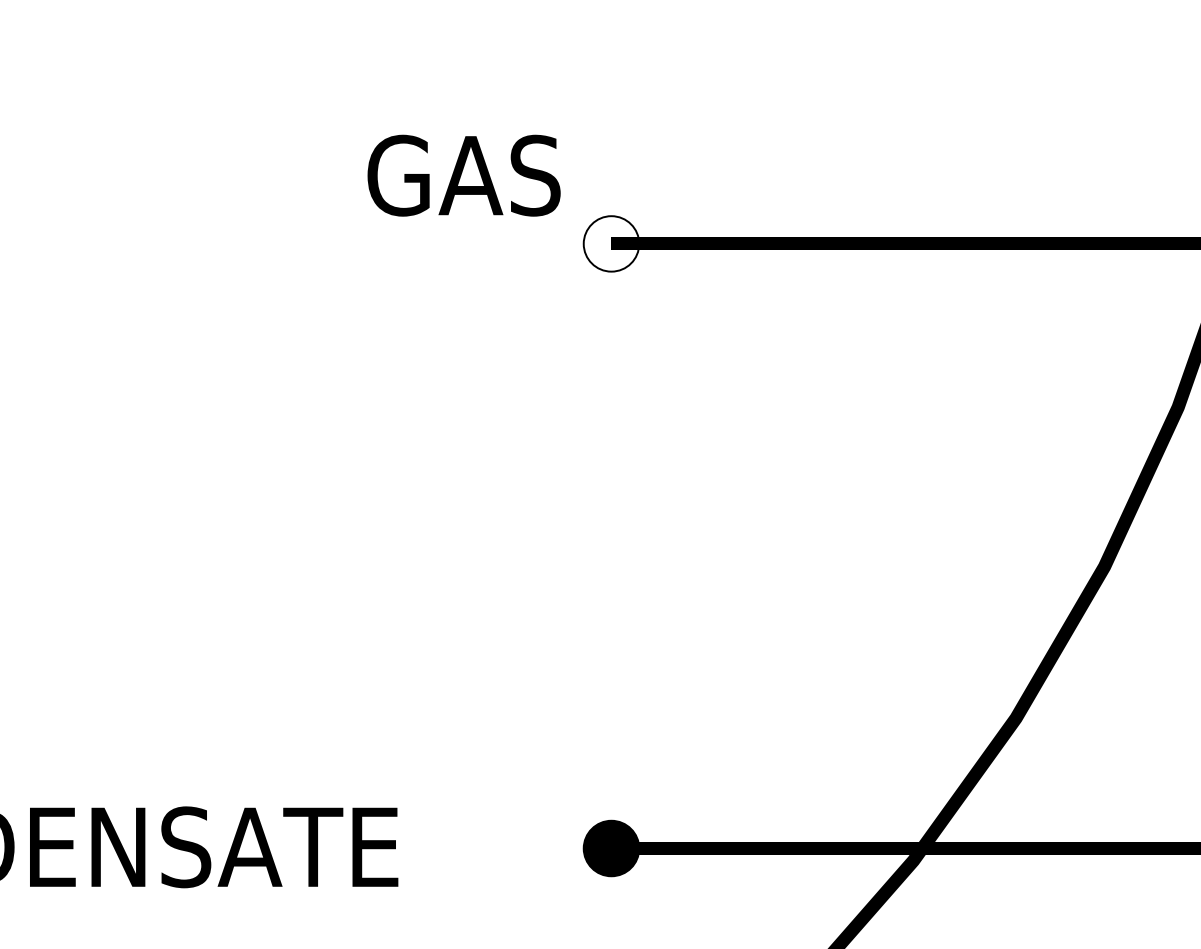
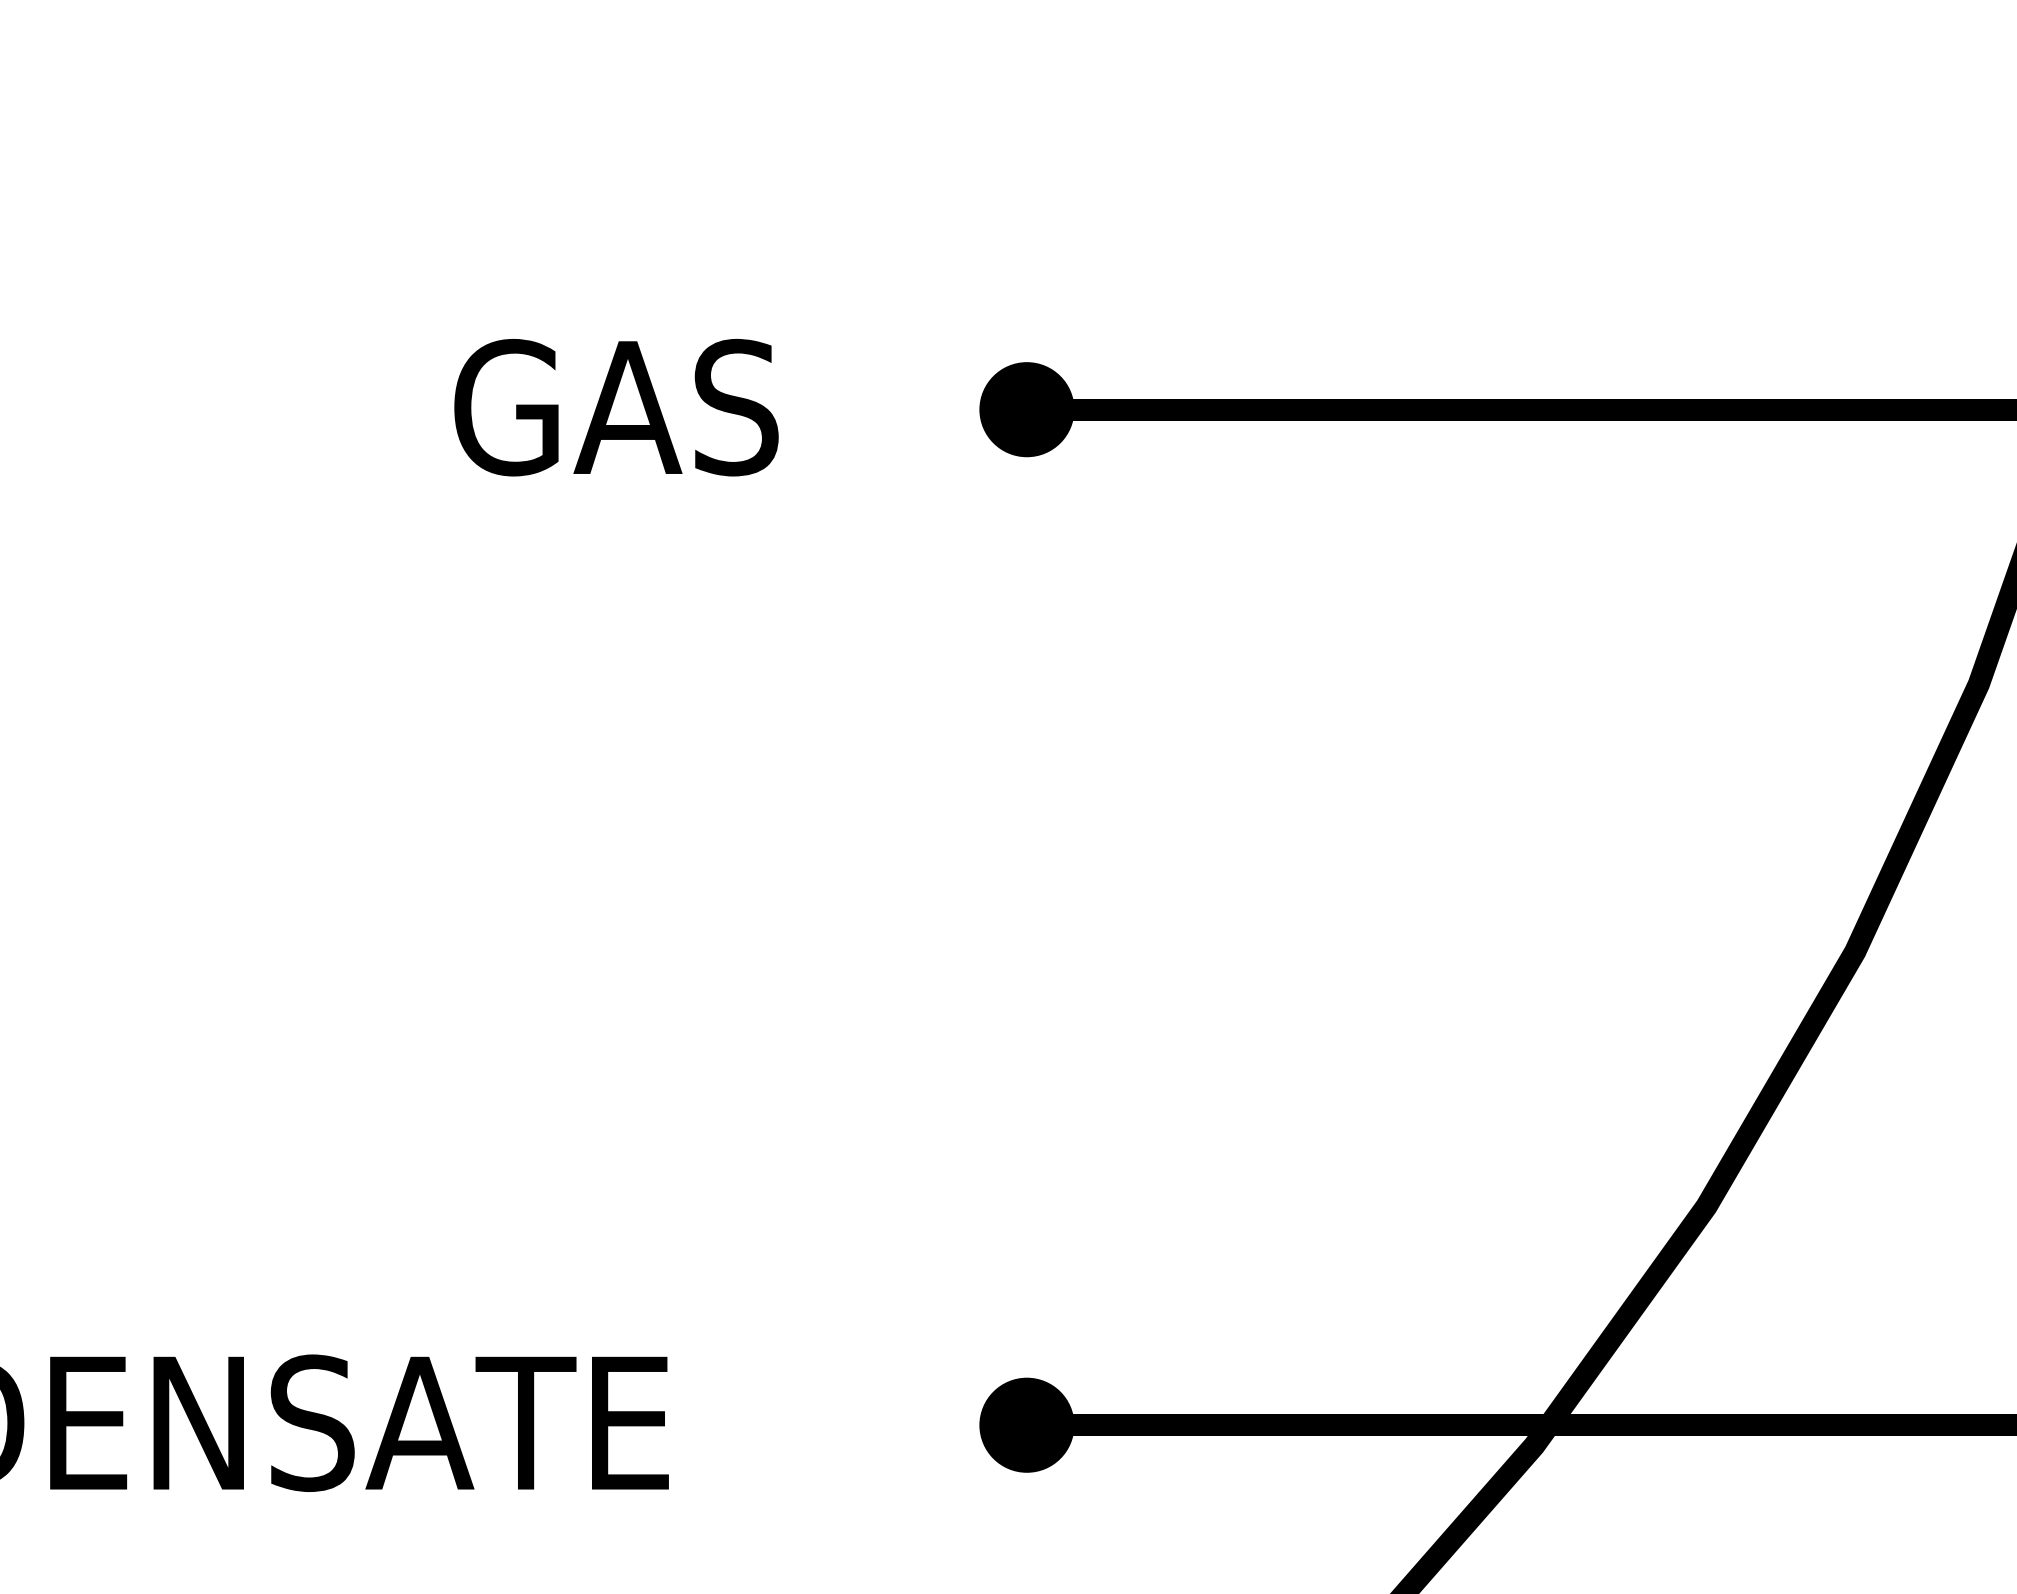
text: (463, 175) -> (615, 407), moved
fill: (611, 243) -> (1026, 408), added

